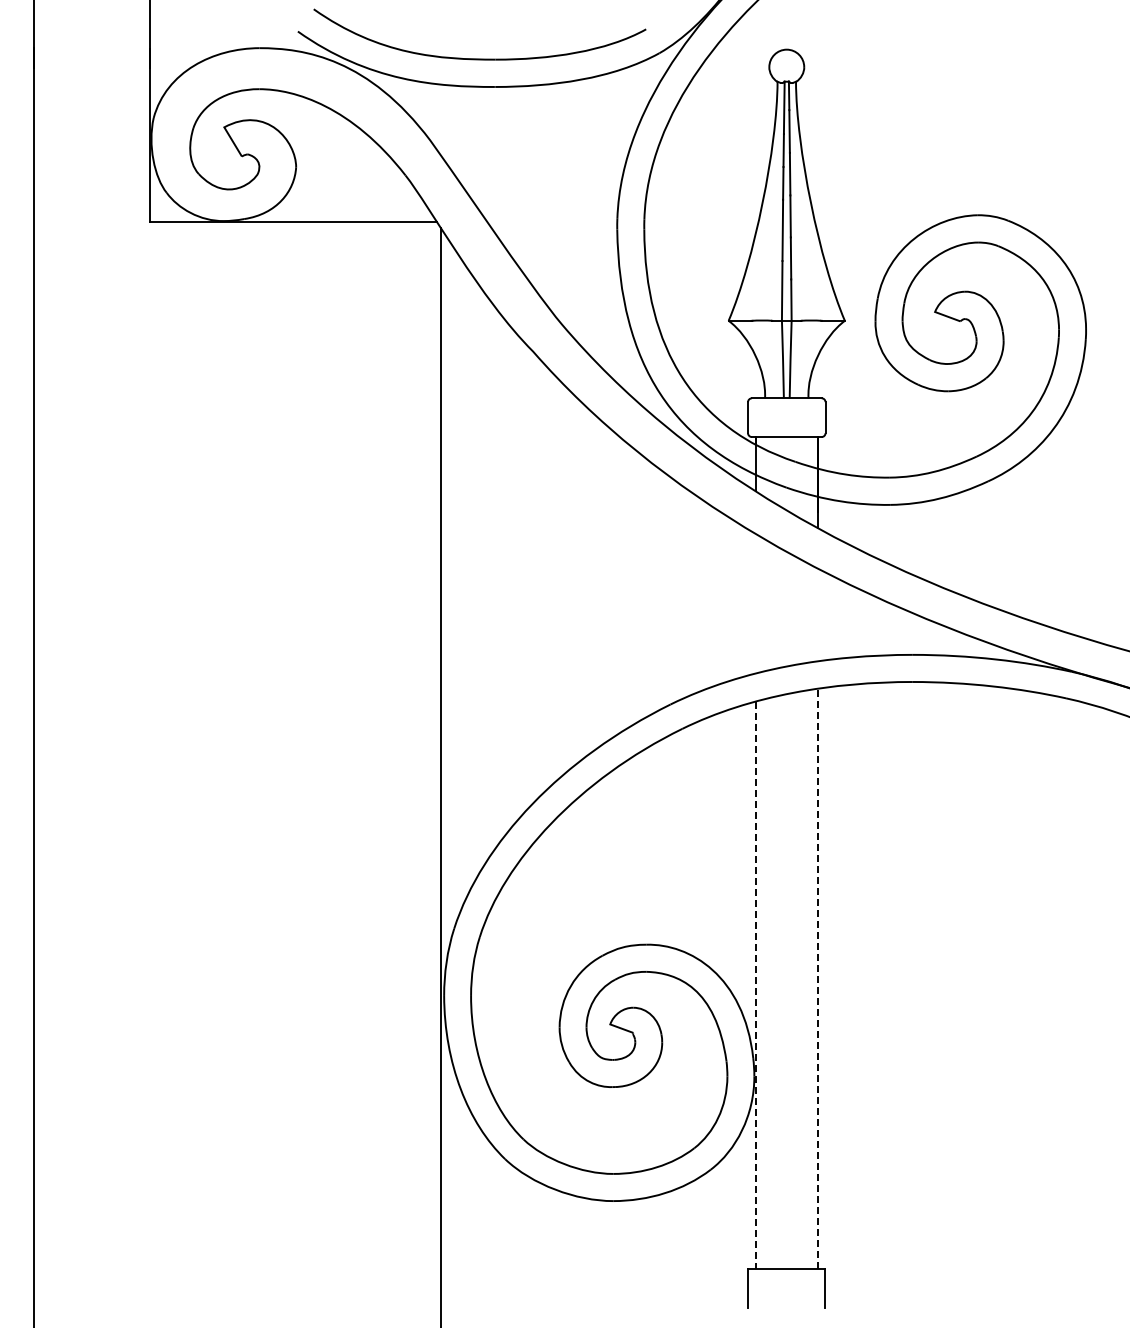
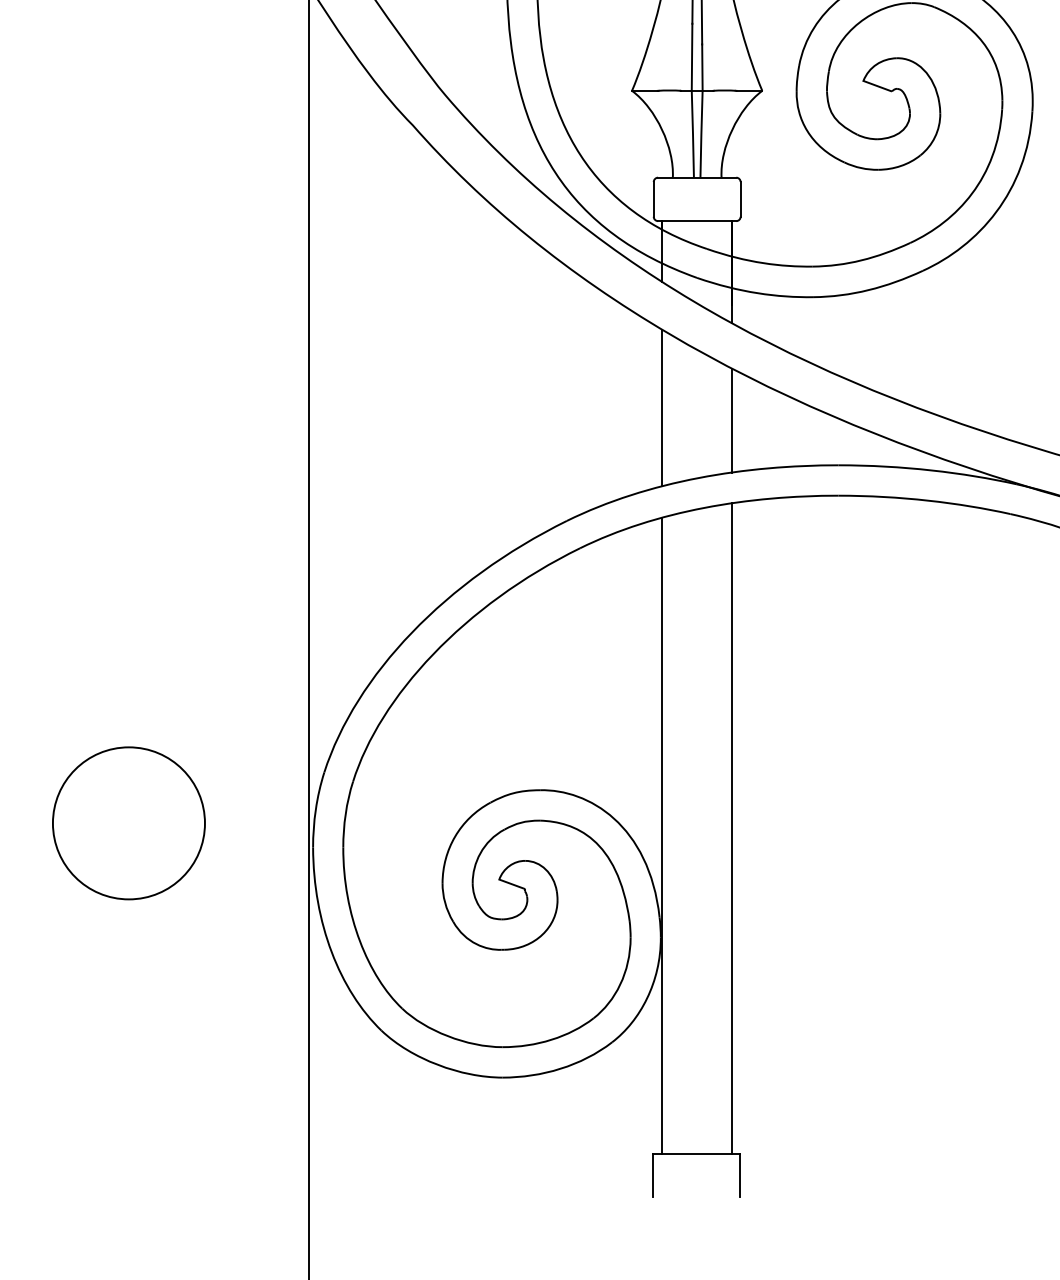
line: (755, 603) -> (662, 407), added
line: (817, 614) -> (731, 420), added
circle: (279, 973) -> (128, 822), added
line: (817, 978) -> (731, 828), dashed -> solid
line: (755, 985) -> (662, 835), dashed -> solid

